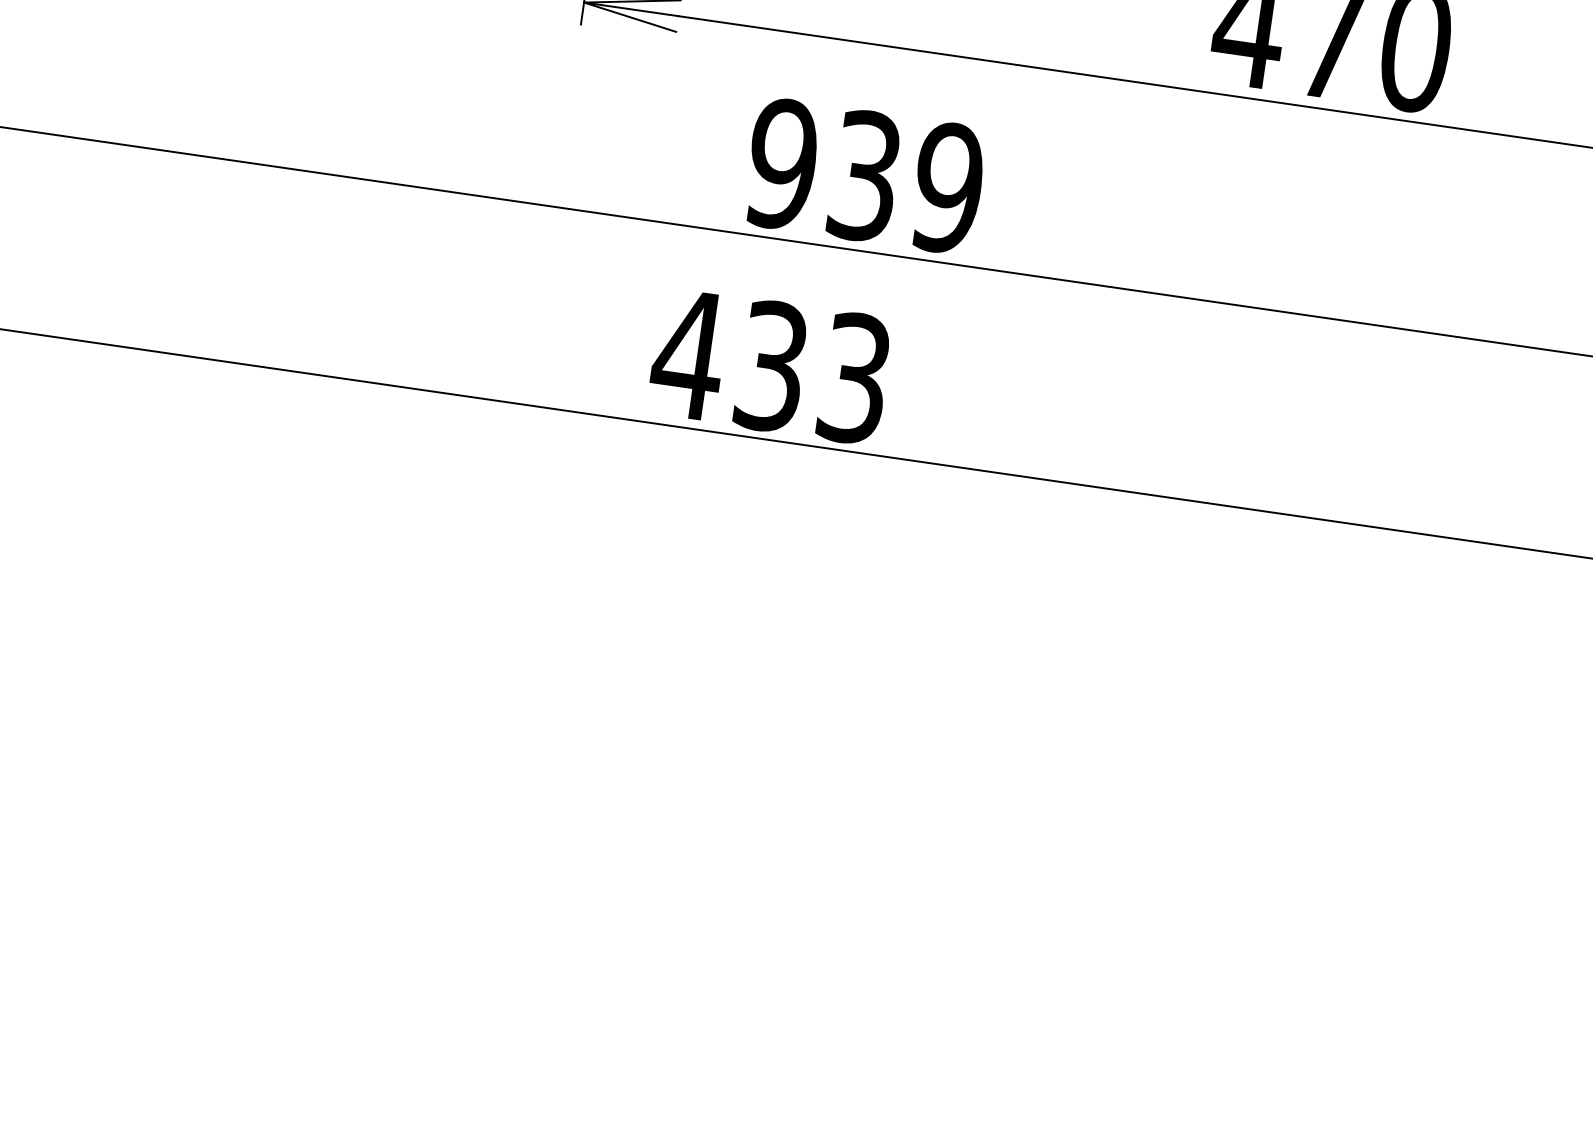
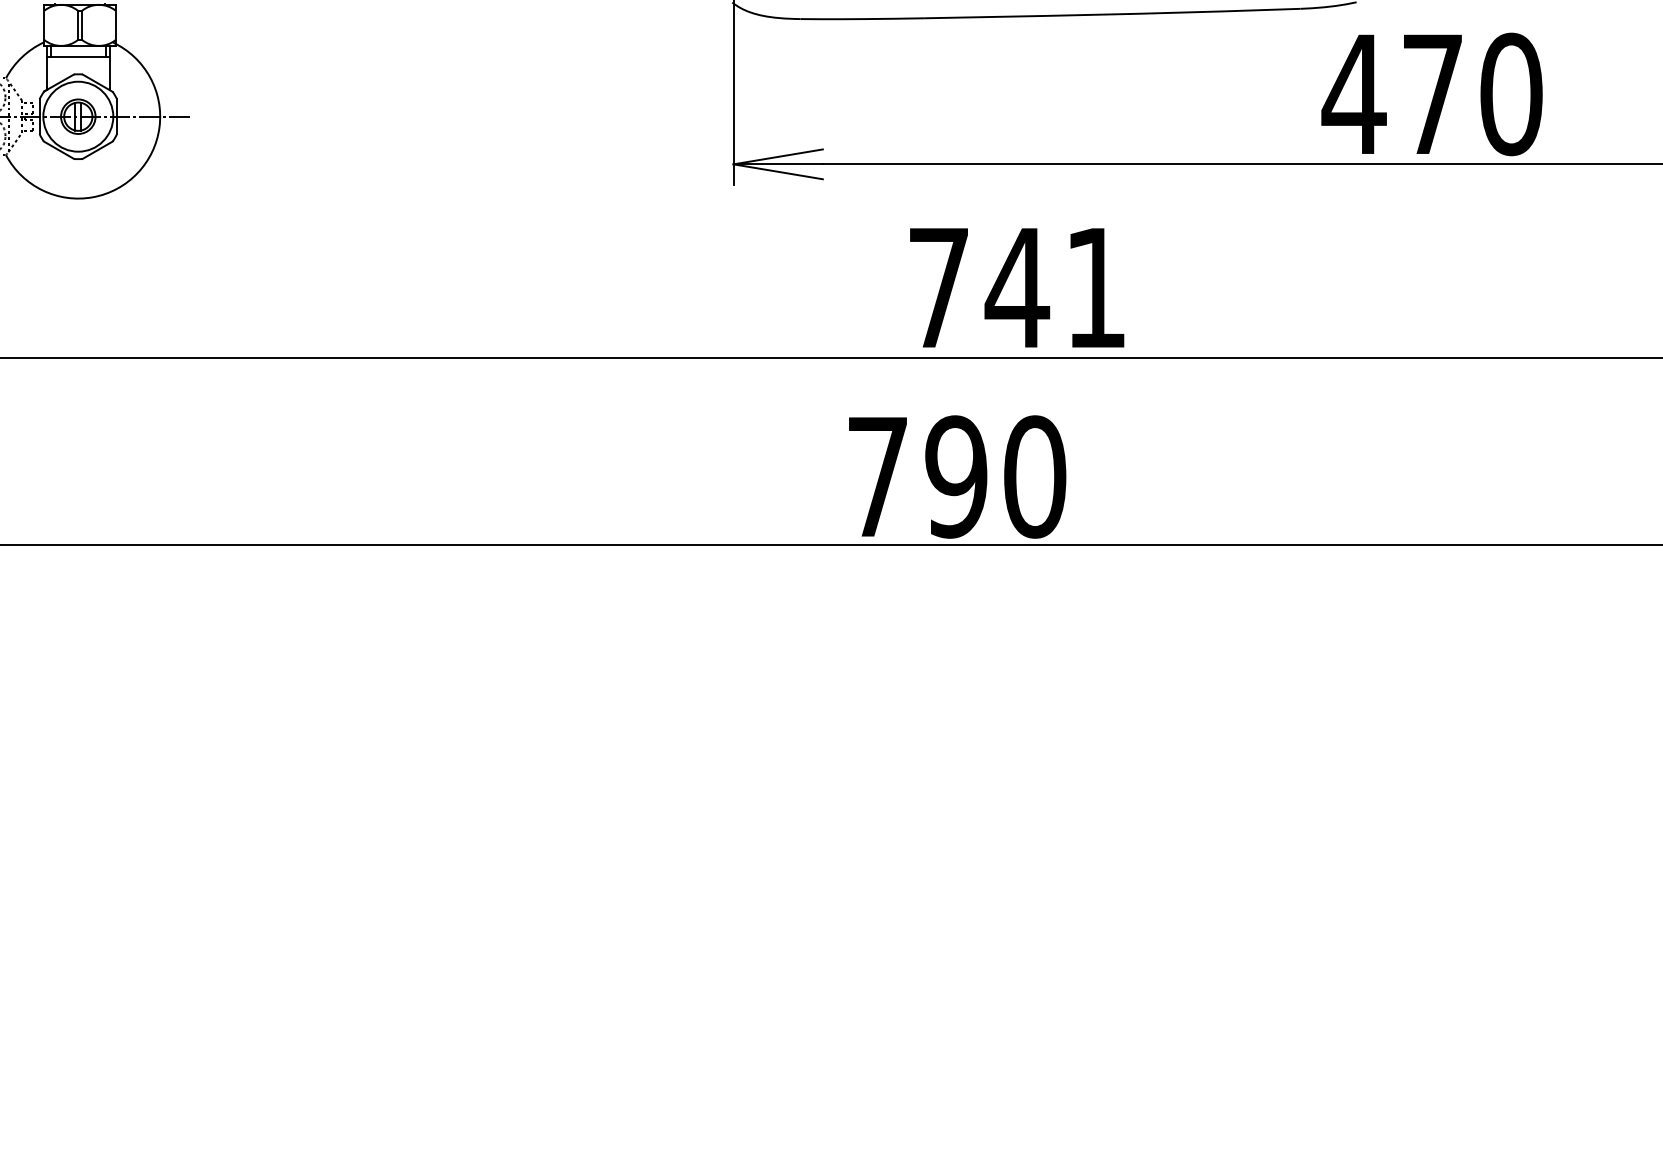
text: (864, 175) -> (1016, 287), 939 -> 741
text: (770, 365) -> (955, 476), 433 -> 790

